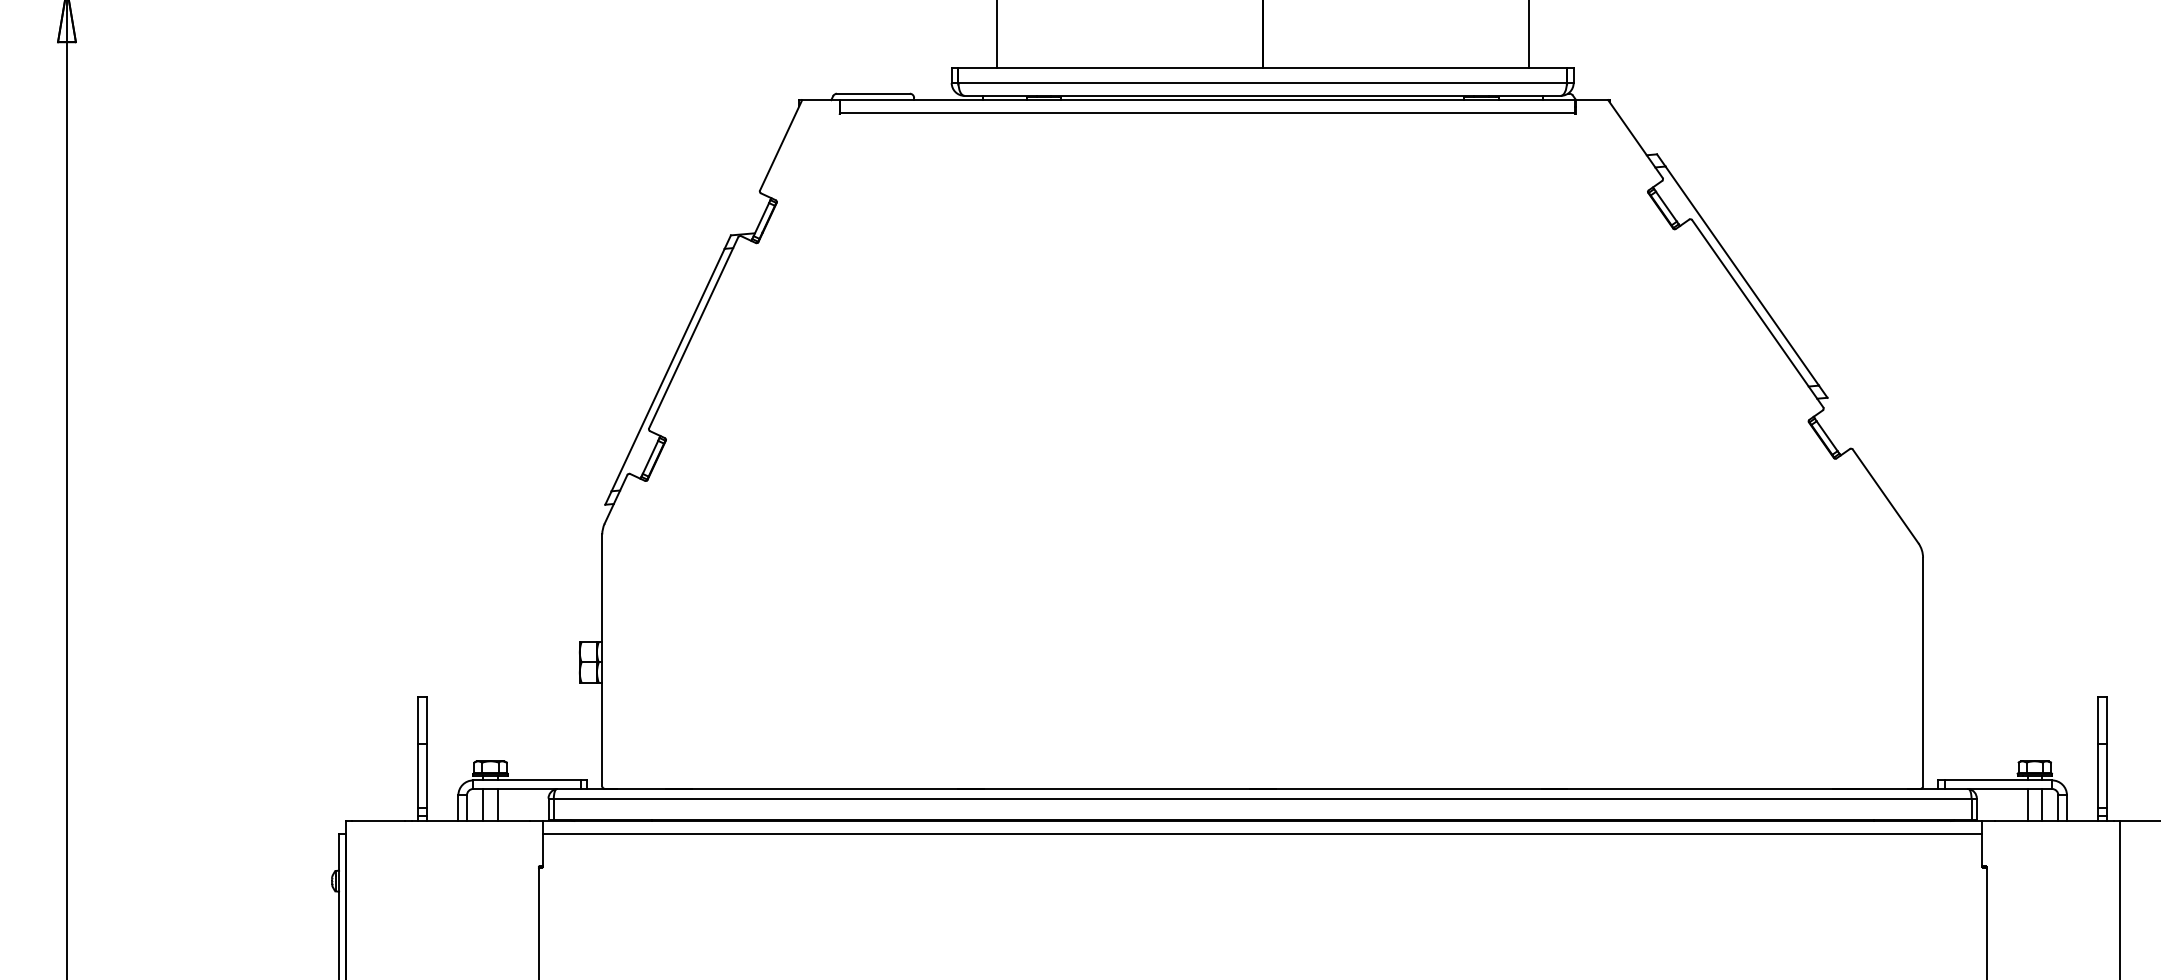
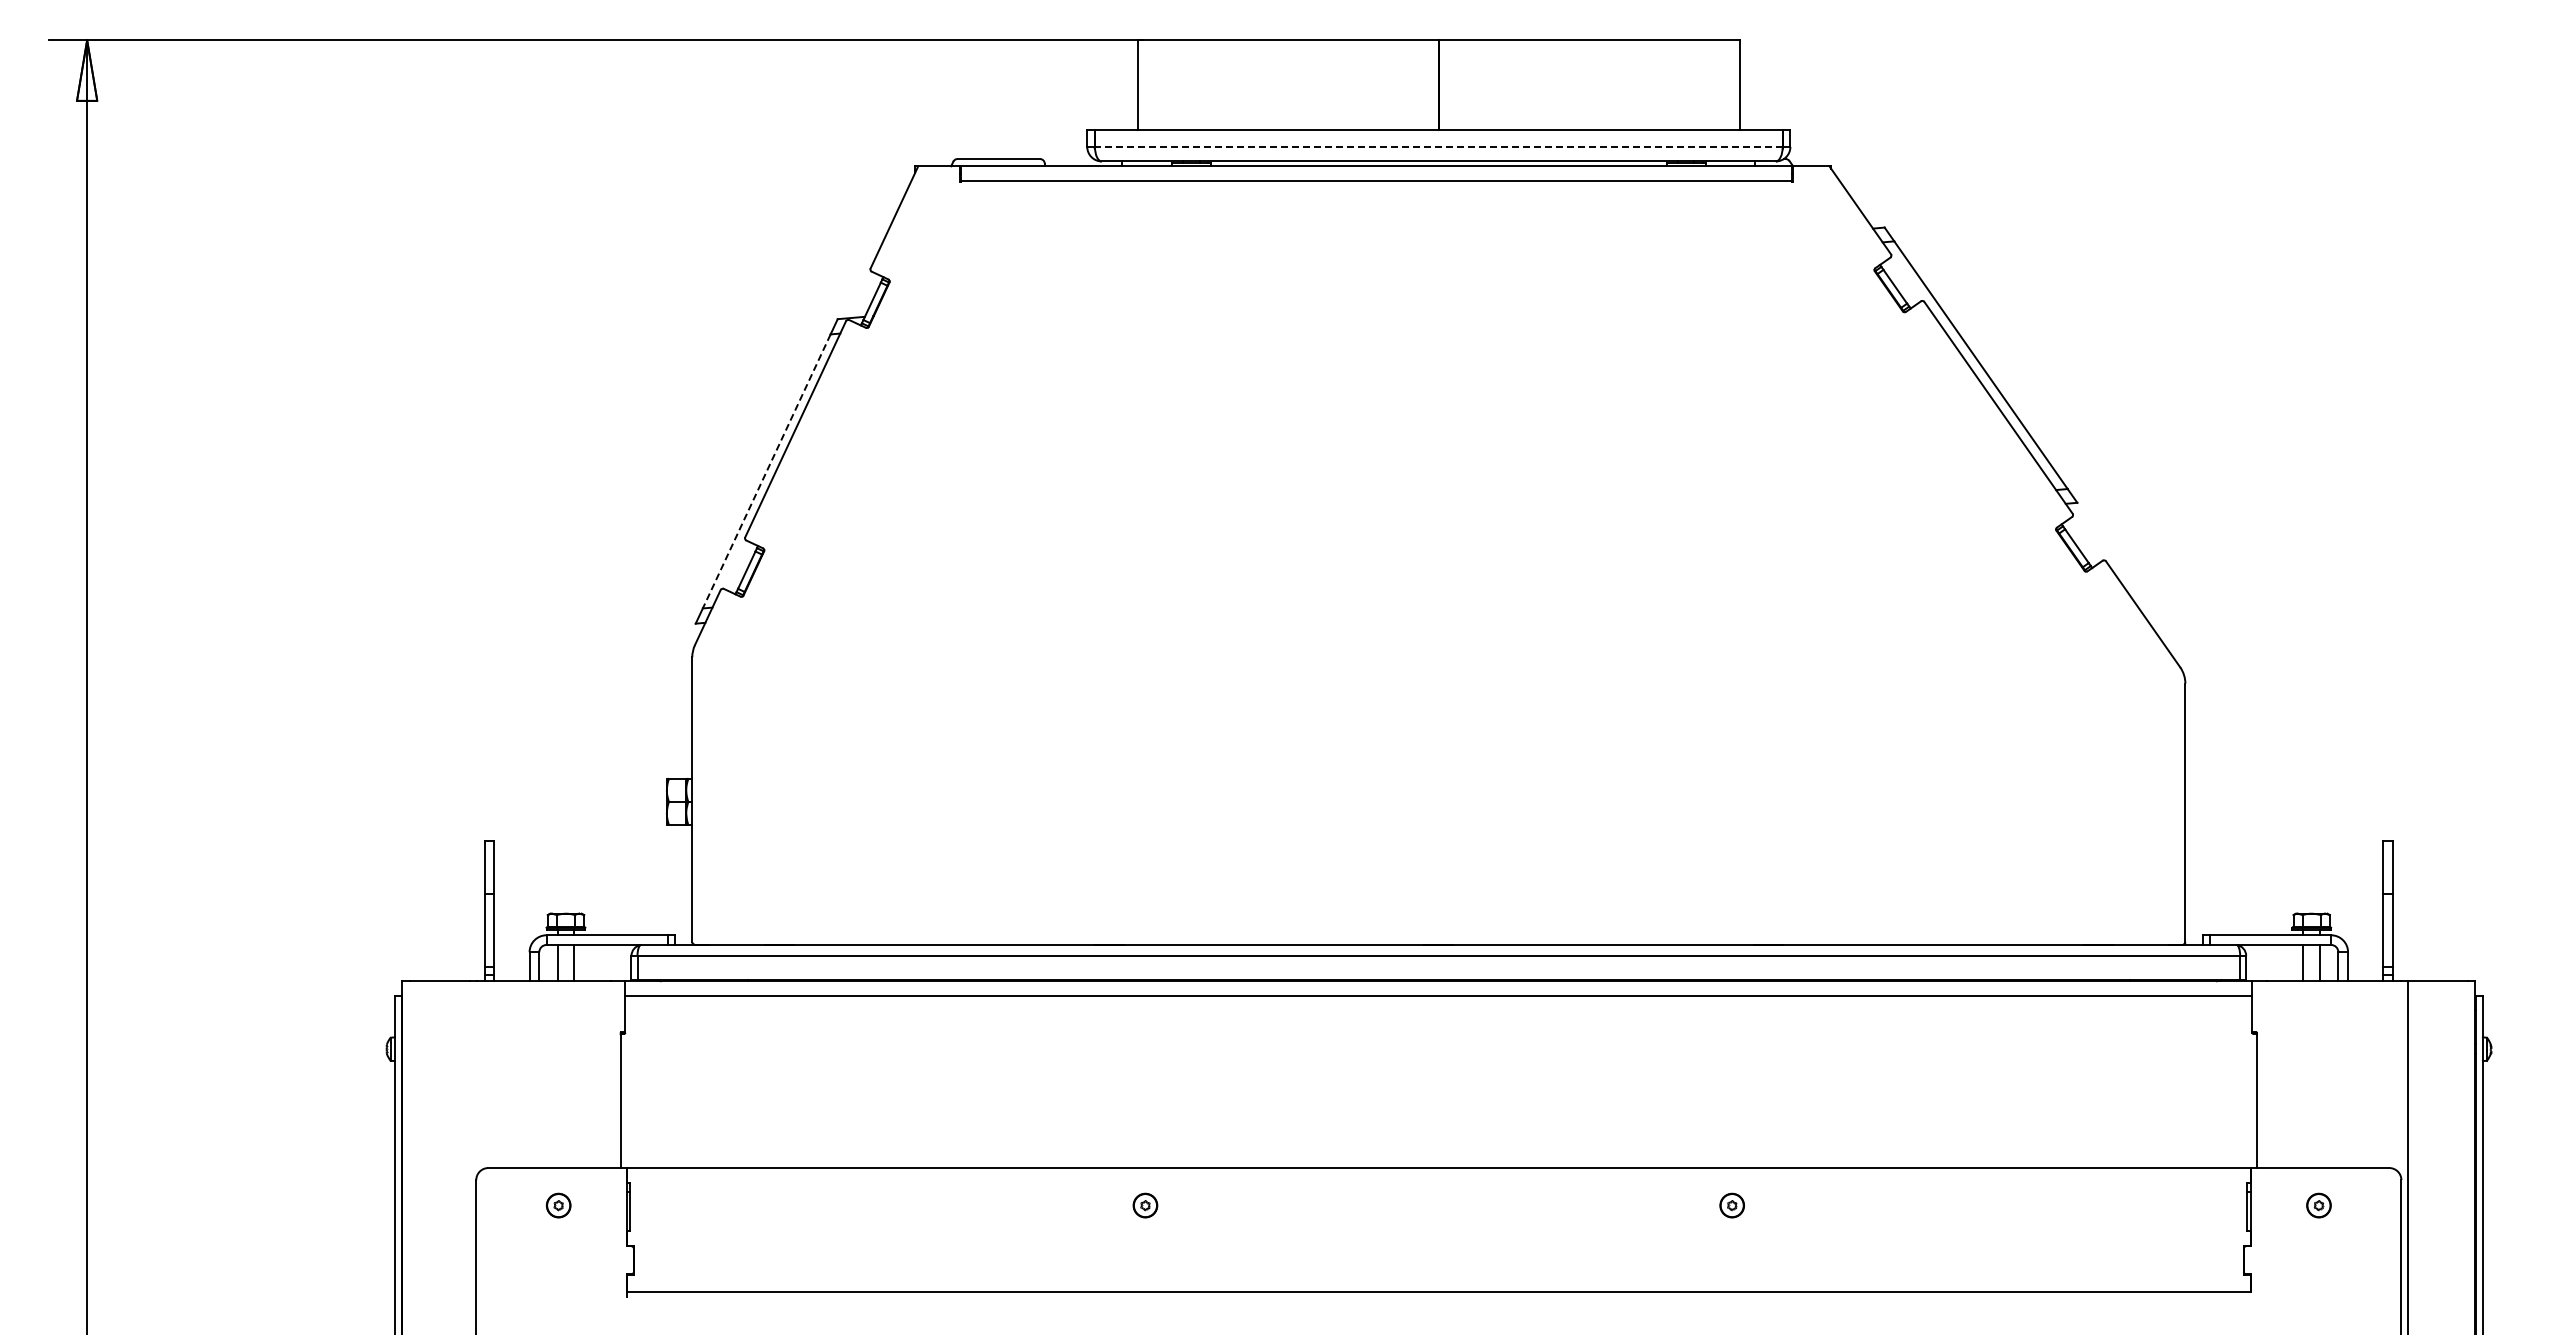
line: (1262, 82) -> (1438, 146), solid -> dashed
line: (667, 370) -> (766, 471), solid -> dashed

